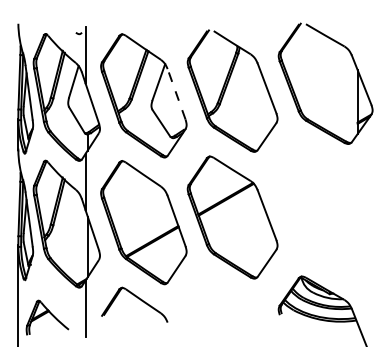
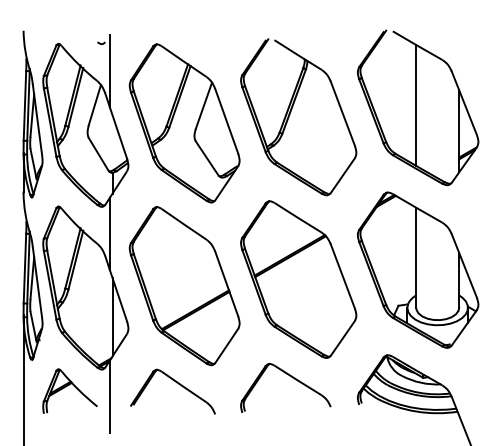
line: (324, 81) -> (416, 104), added
line: (176, 93) -> (226, 120), dashed -> solid
part: (325, 209) -> (418, 269), added
part: (227, 294) -> (292, 378), added
part: (47, 317) -> (69, 390), moved

